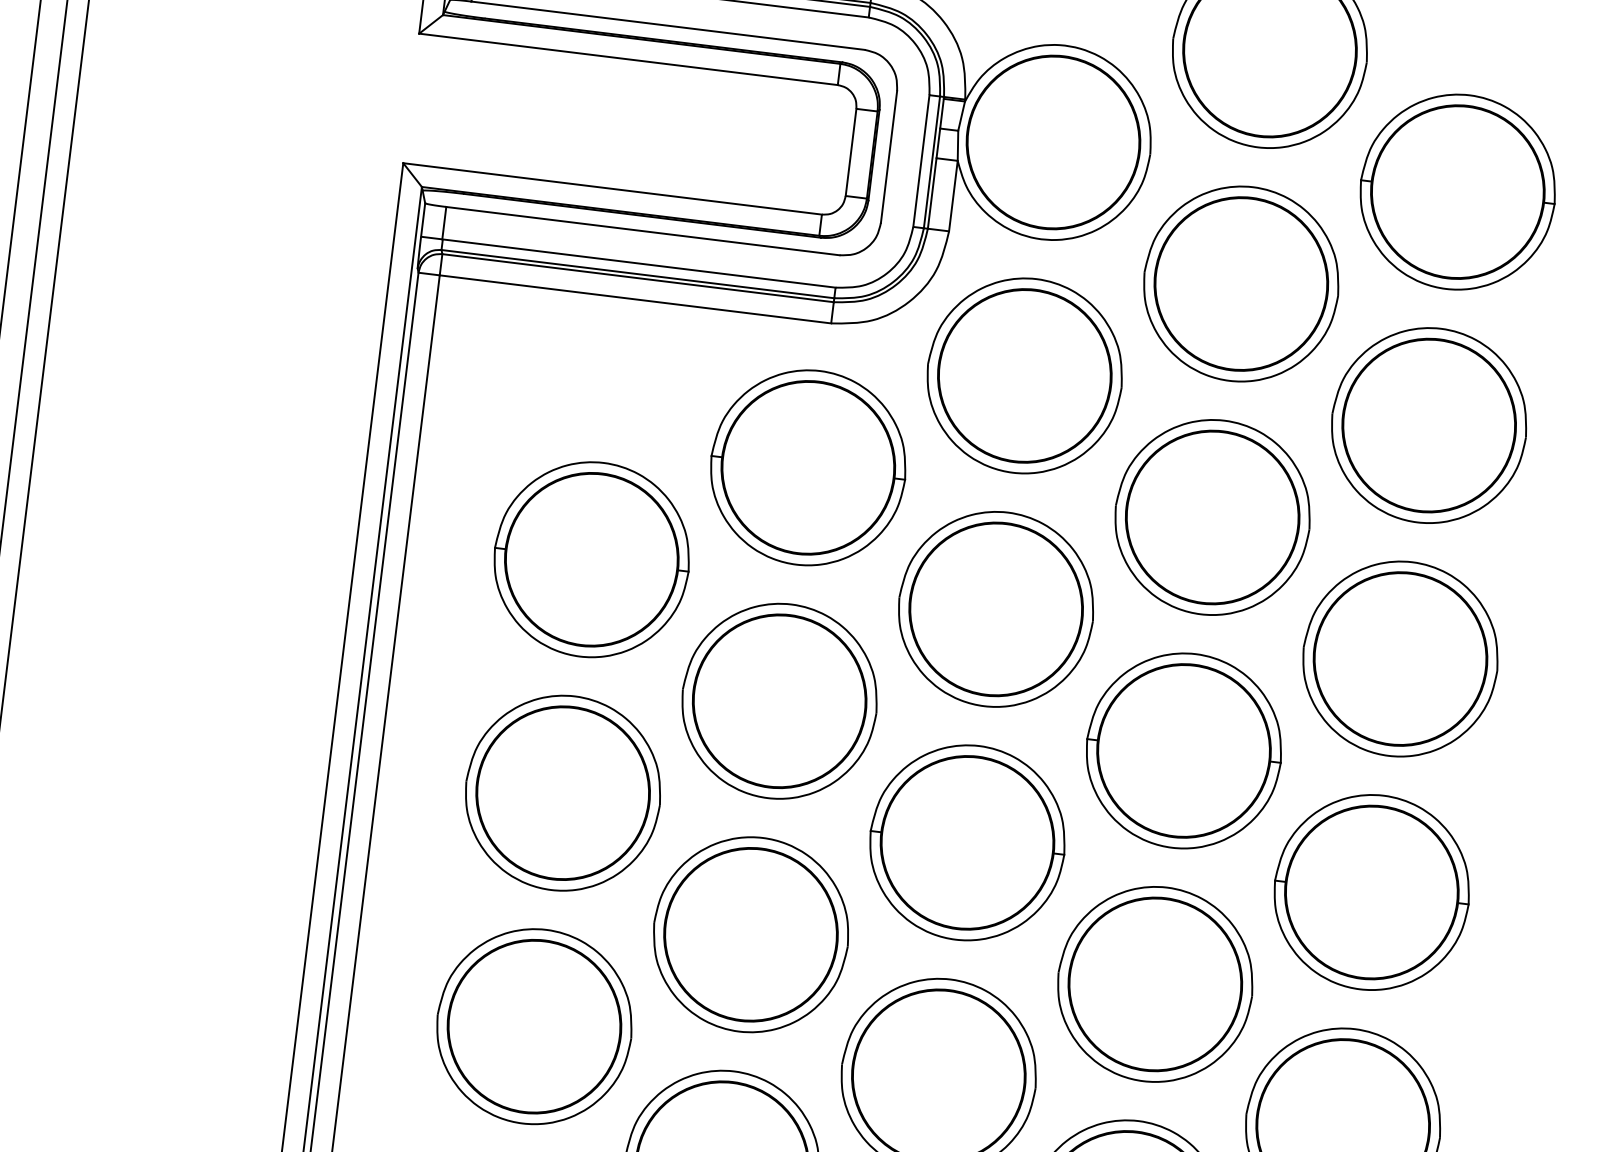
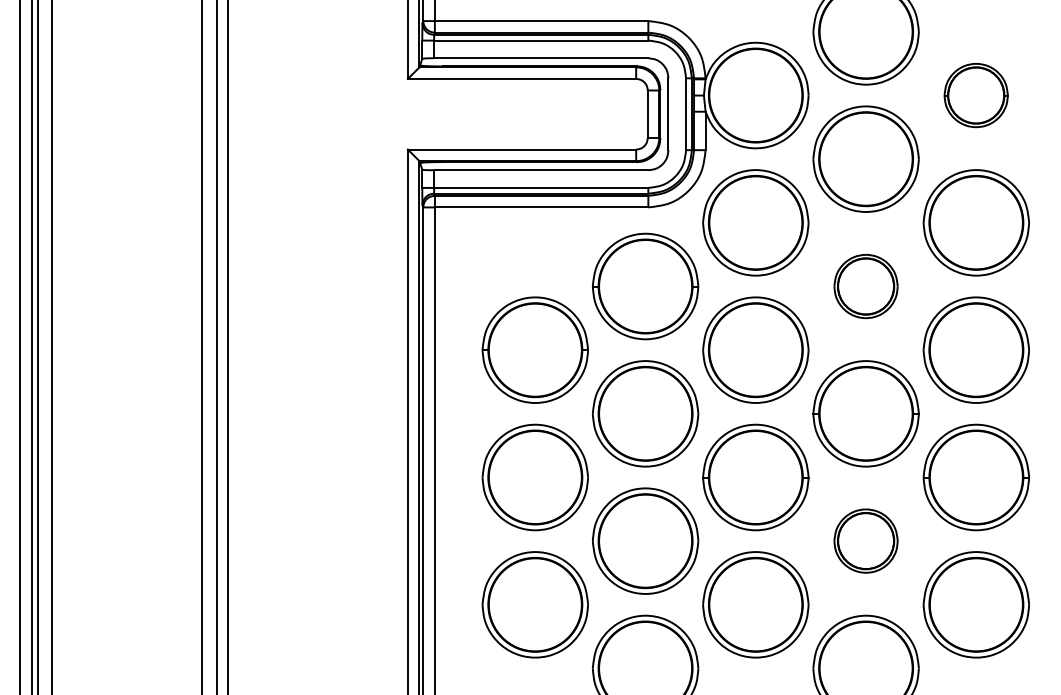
part: (1456, 191) -> (975, 95), size x0.6
part: (1211, 517) -> (865, 286), size x0.6
part: (1154, 983) -> (865, 540), size x0.6

